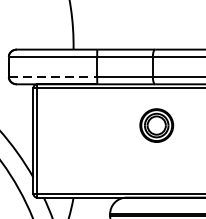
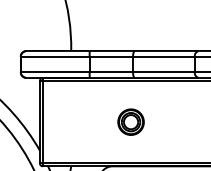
line: (53, 77) -> (55, 72), dashed -> solid
part: (156, 124) -> (130, 121), moved

